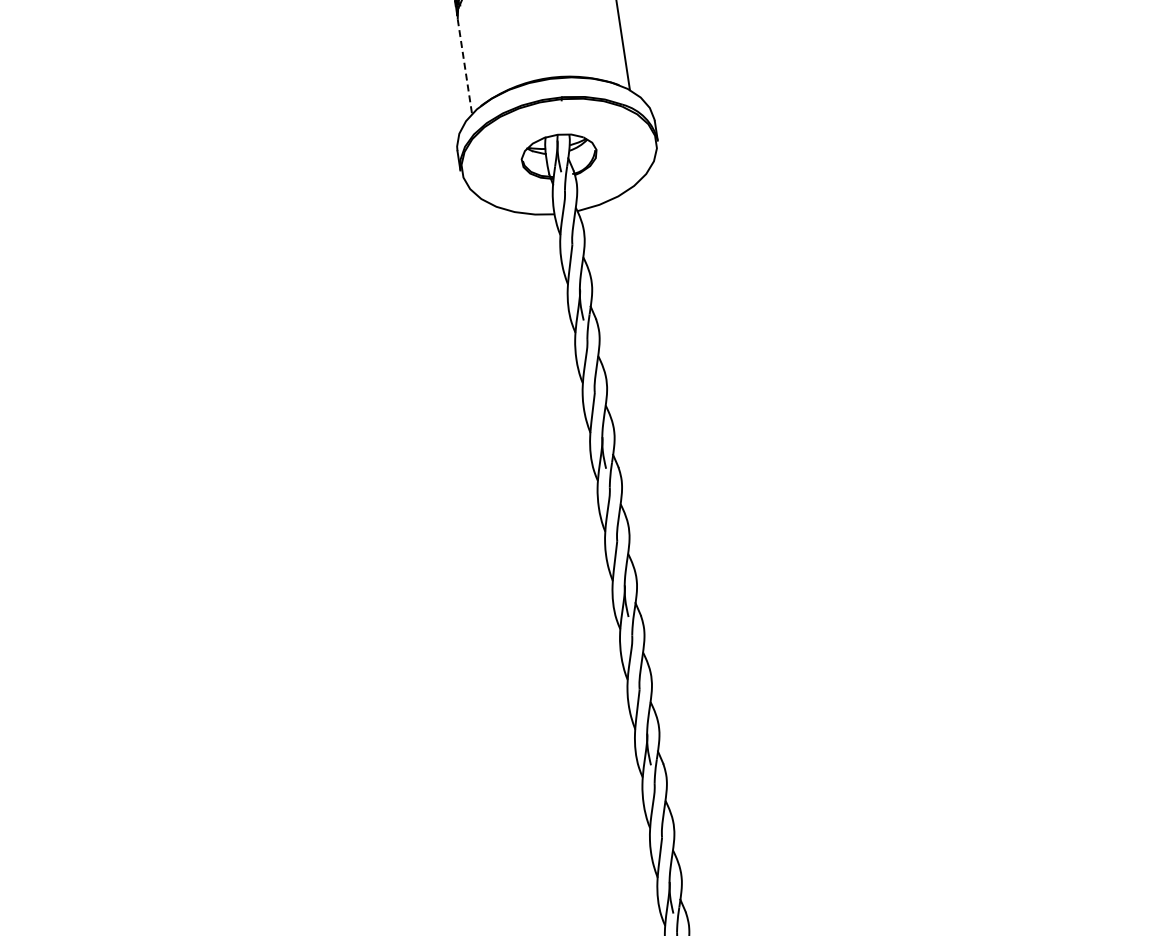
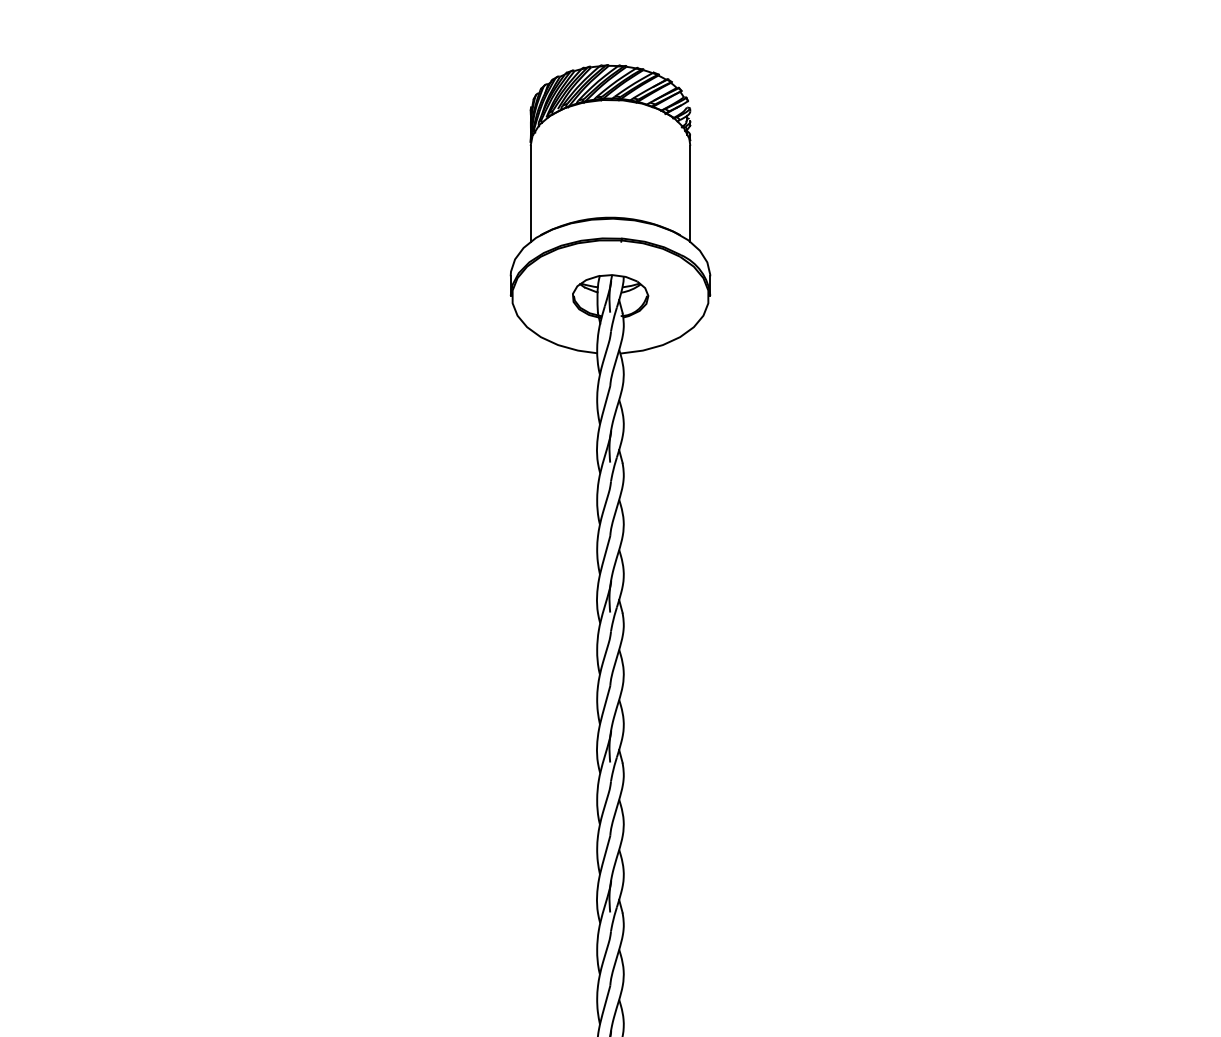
line: (464, 66) -> (530, 193), dashed -> solid

